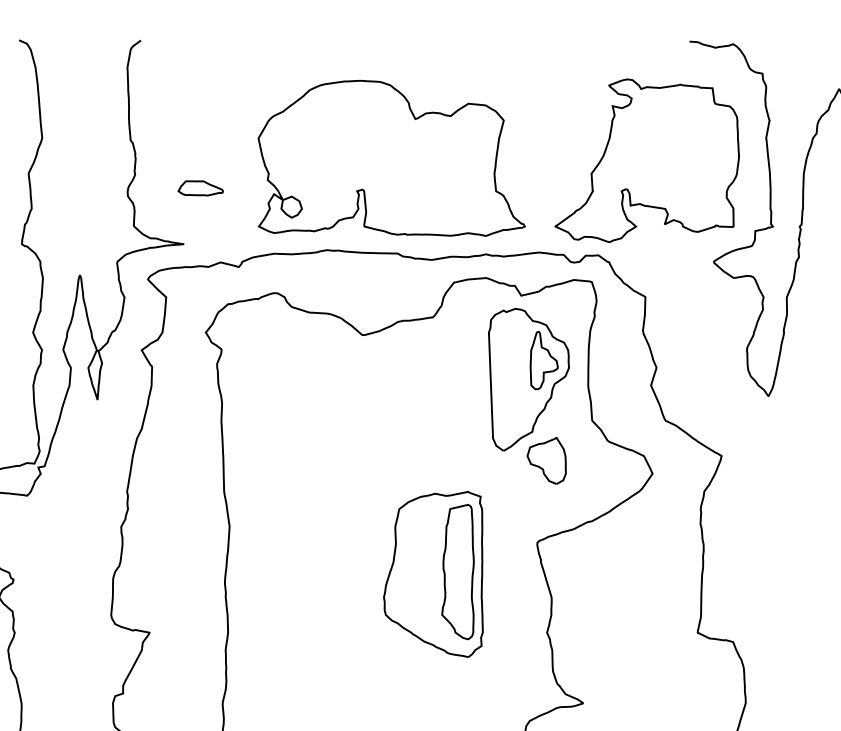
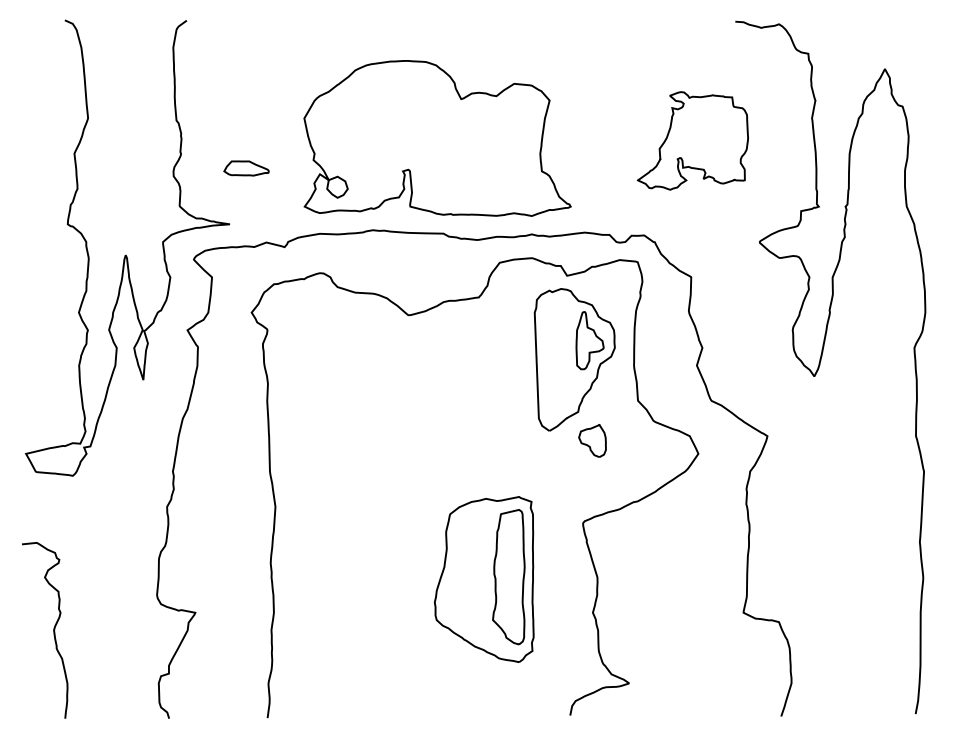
part: (646, 160) -> (692, 140), size x0.6
part: (546, 460) -> (592, 440), size x0.7
part: (432, 574) -> (483, 579), moved

